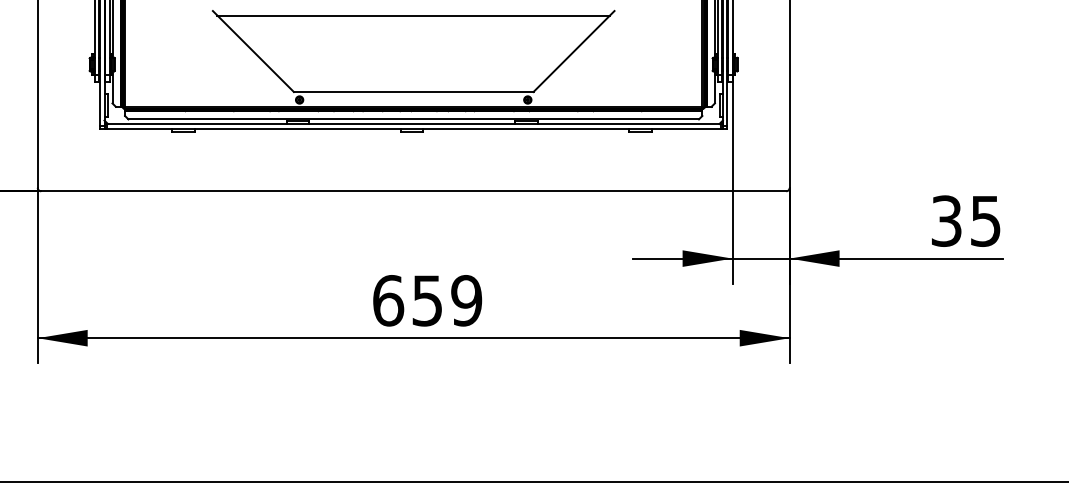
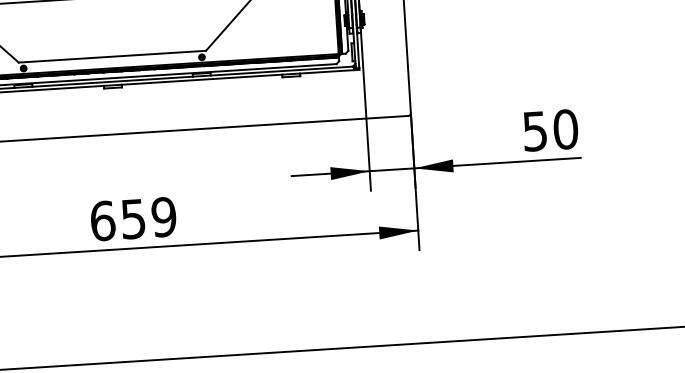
text: (966, 220) -> (550, 129), 35 -> 50

